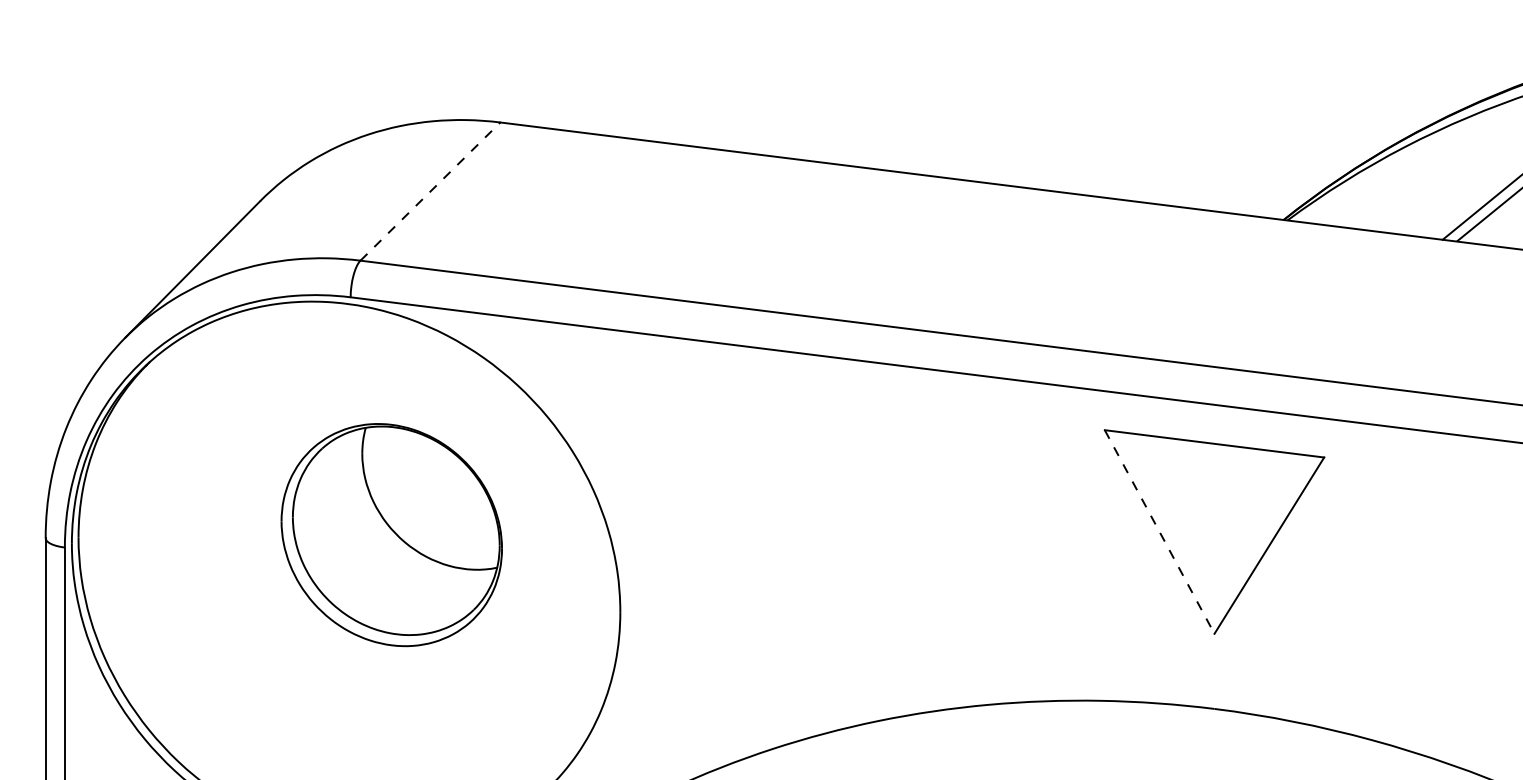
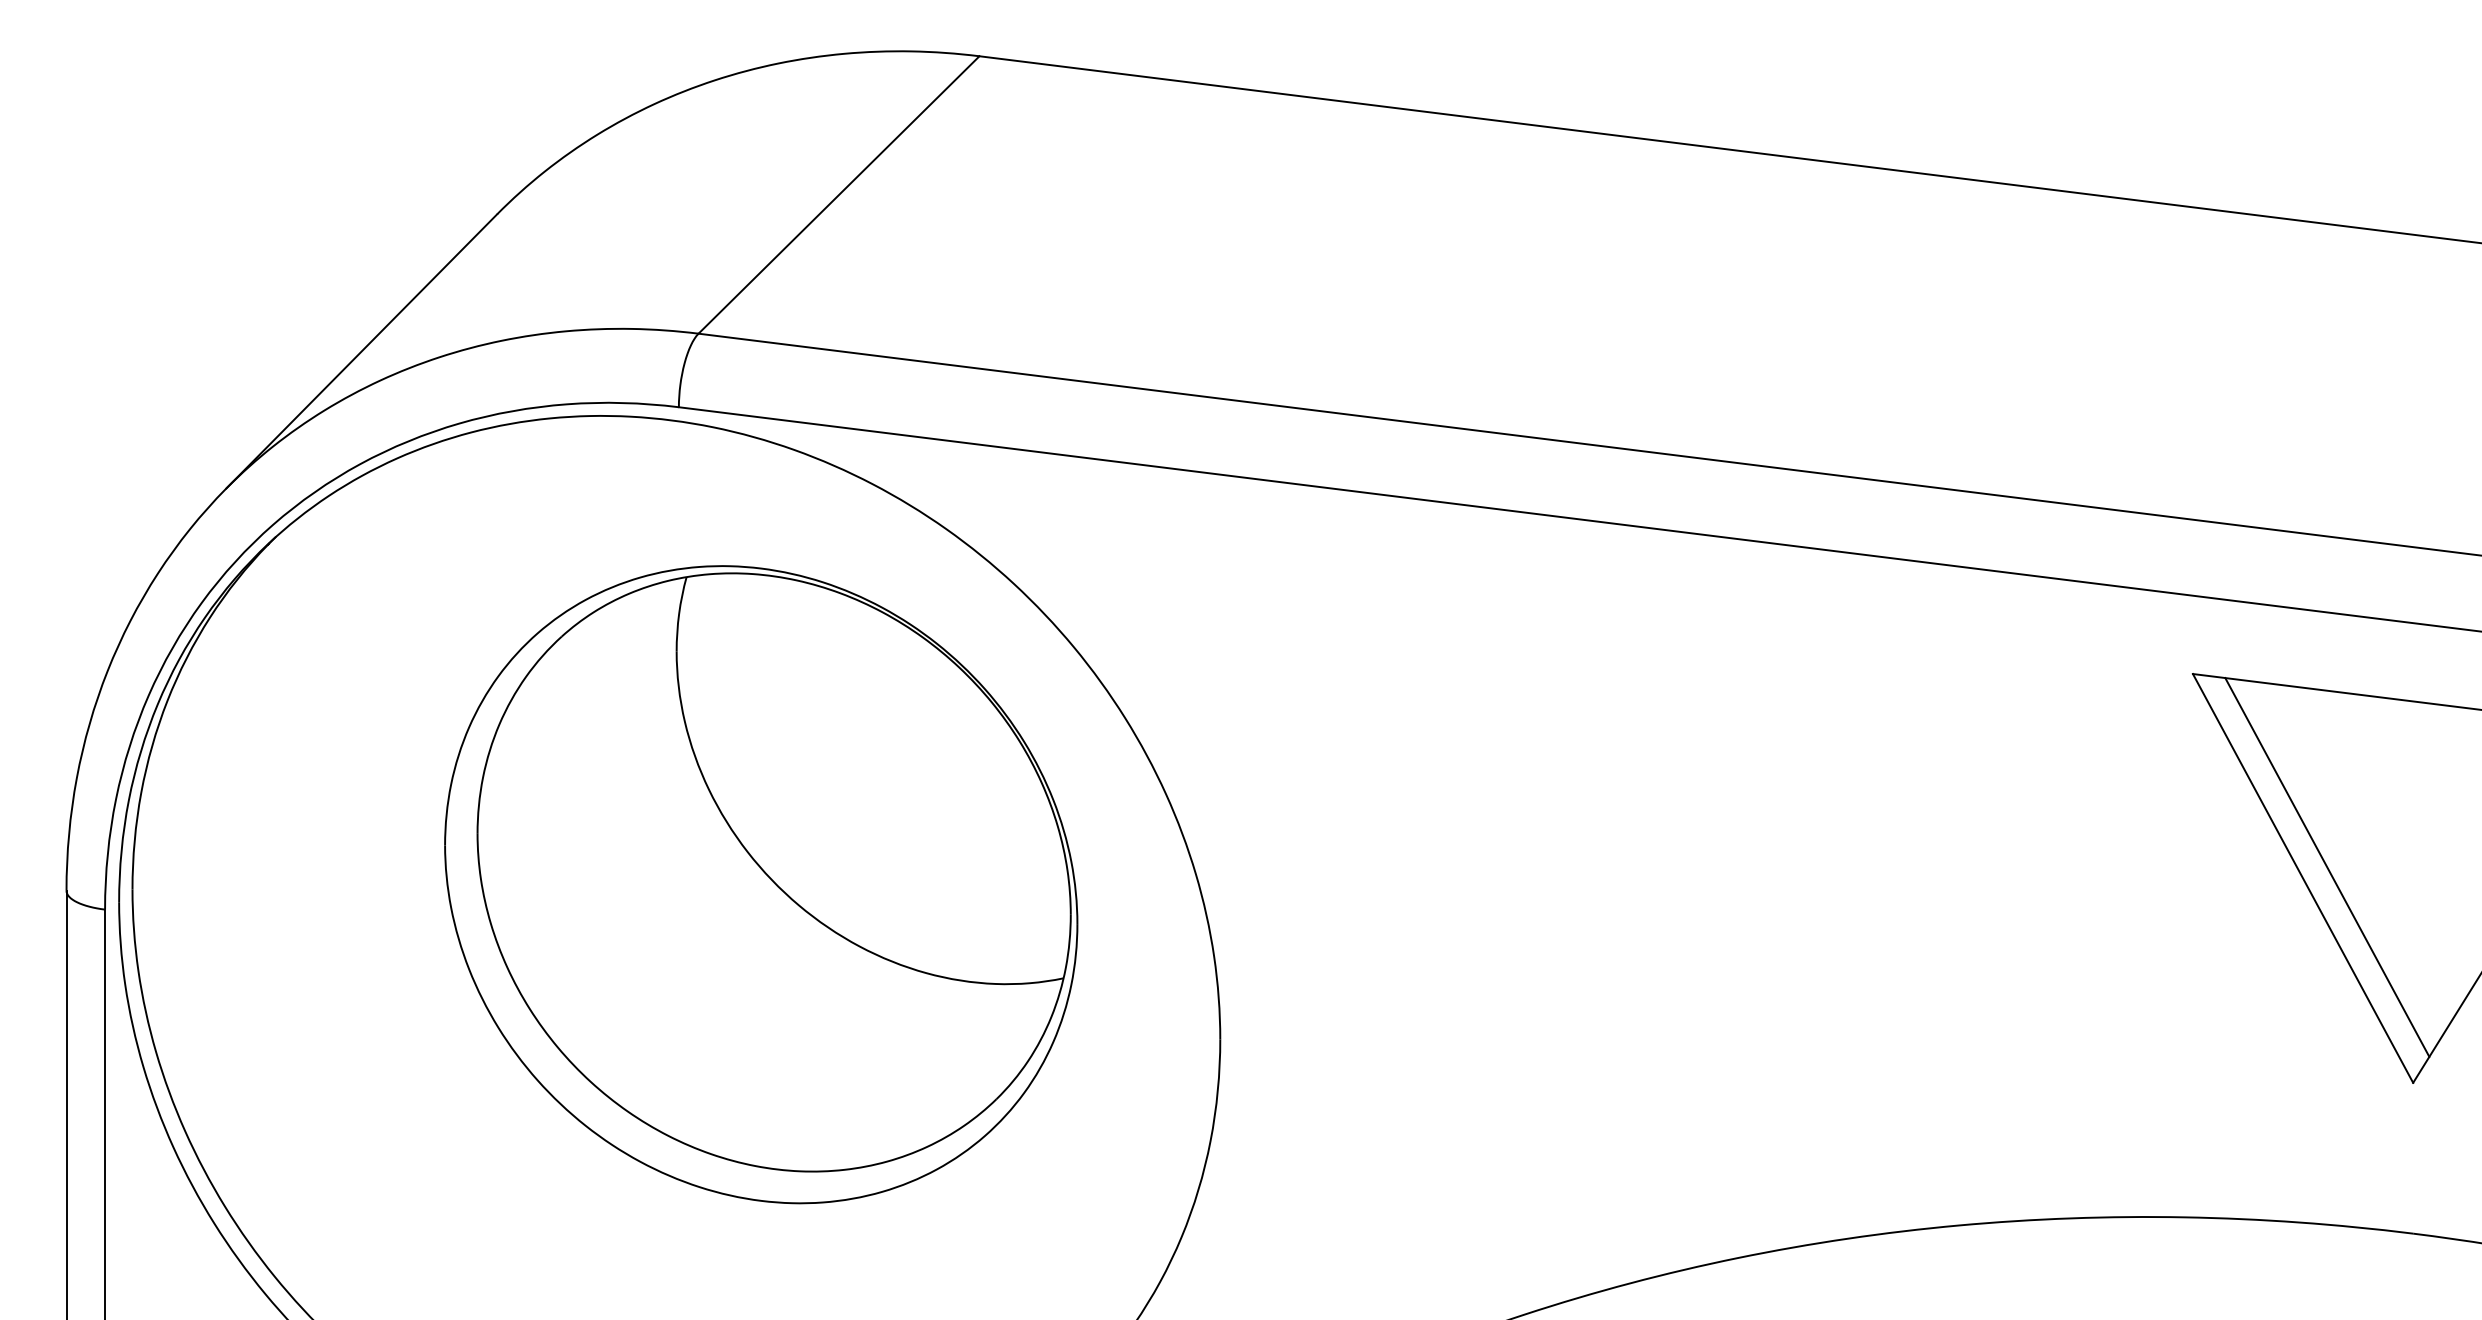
line: (430, 191) -> (839, 194), dashed -> solid
line: (1171, 526) -> (2326, 867), added
line: (1159, 532) -> (2302, 879), dashed -> solid
part: (391, 534) -> (760, 883), size x1.43

